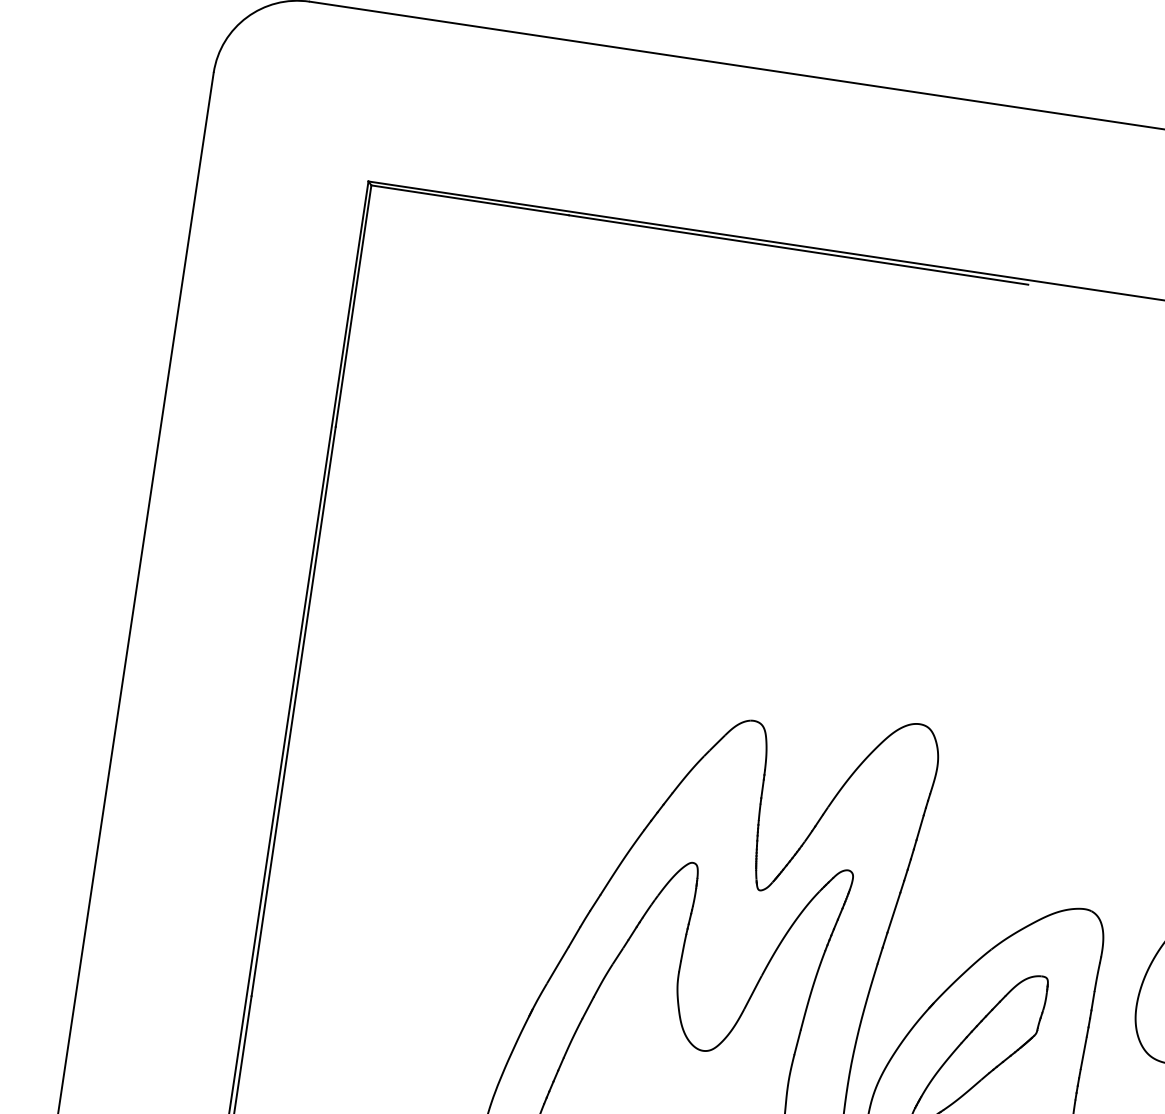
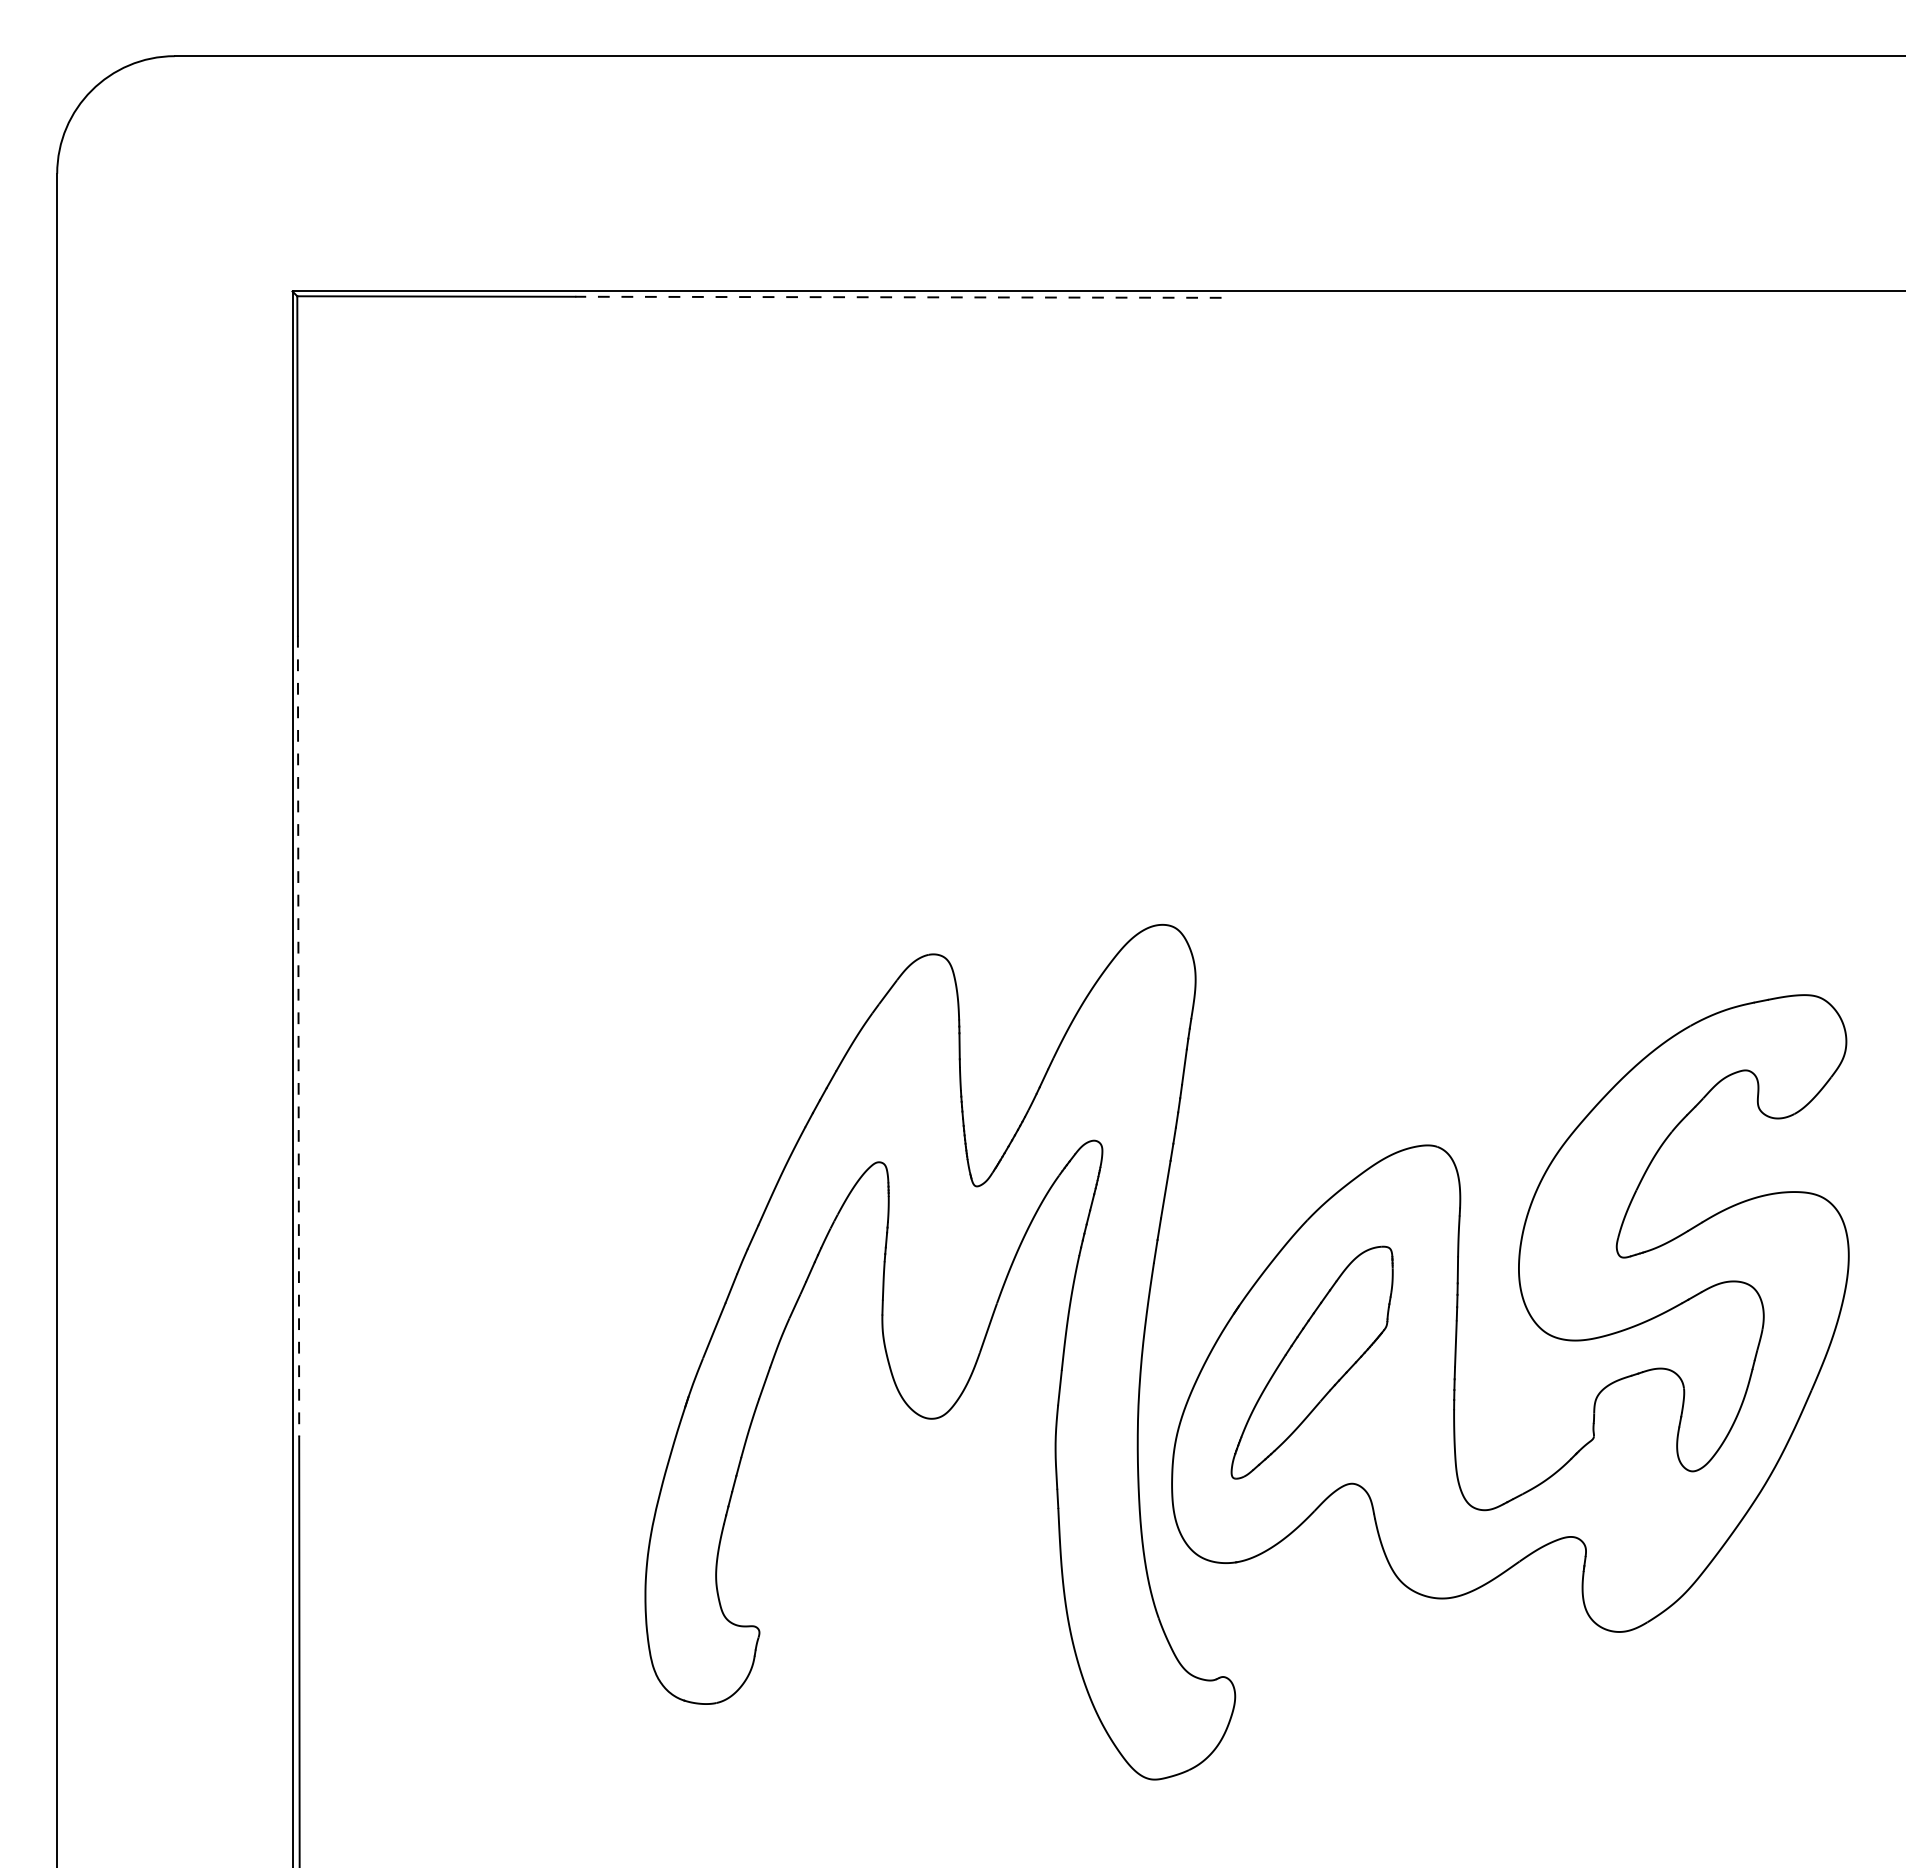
line: (797, 250) -> (897, 297), solid -> dashed
line: (293, 711) -> (298, 1036), solid -> dashed

